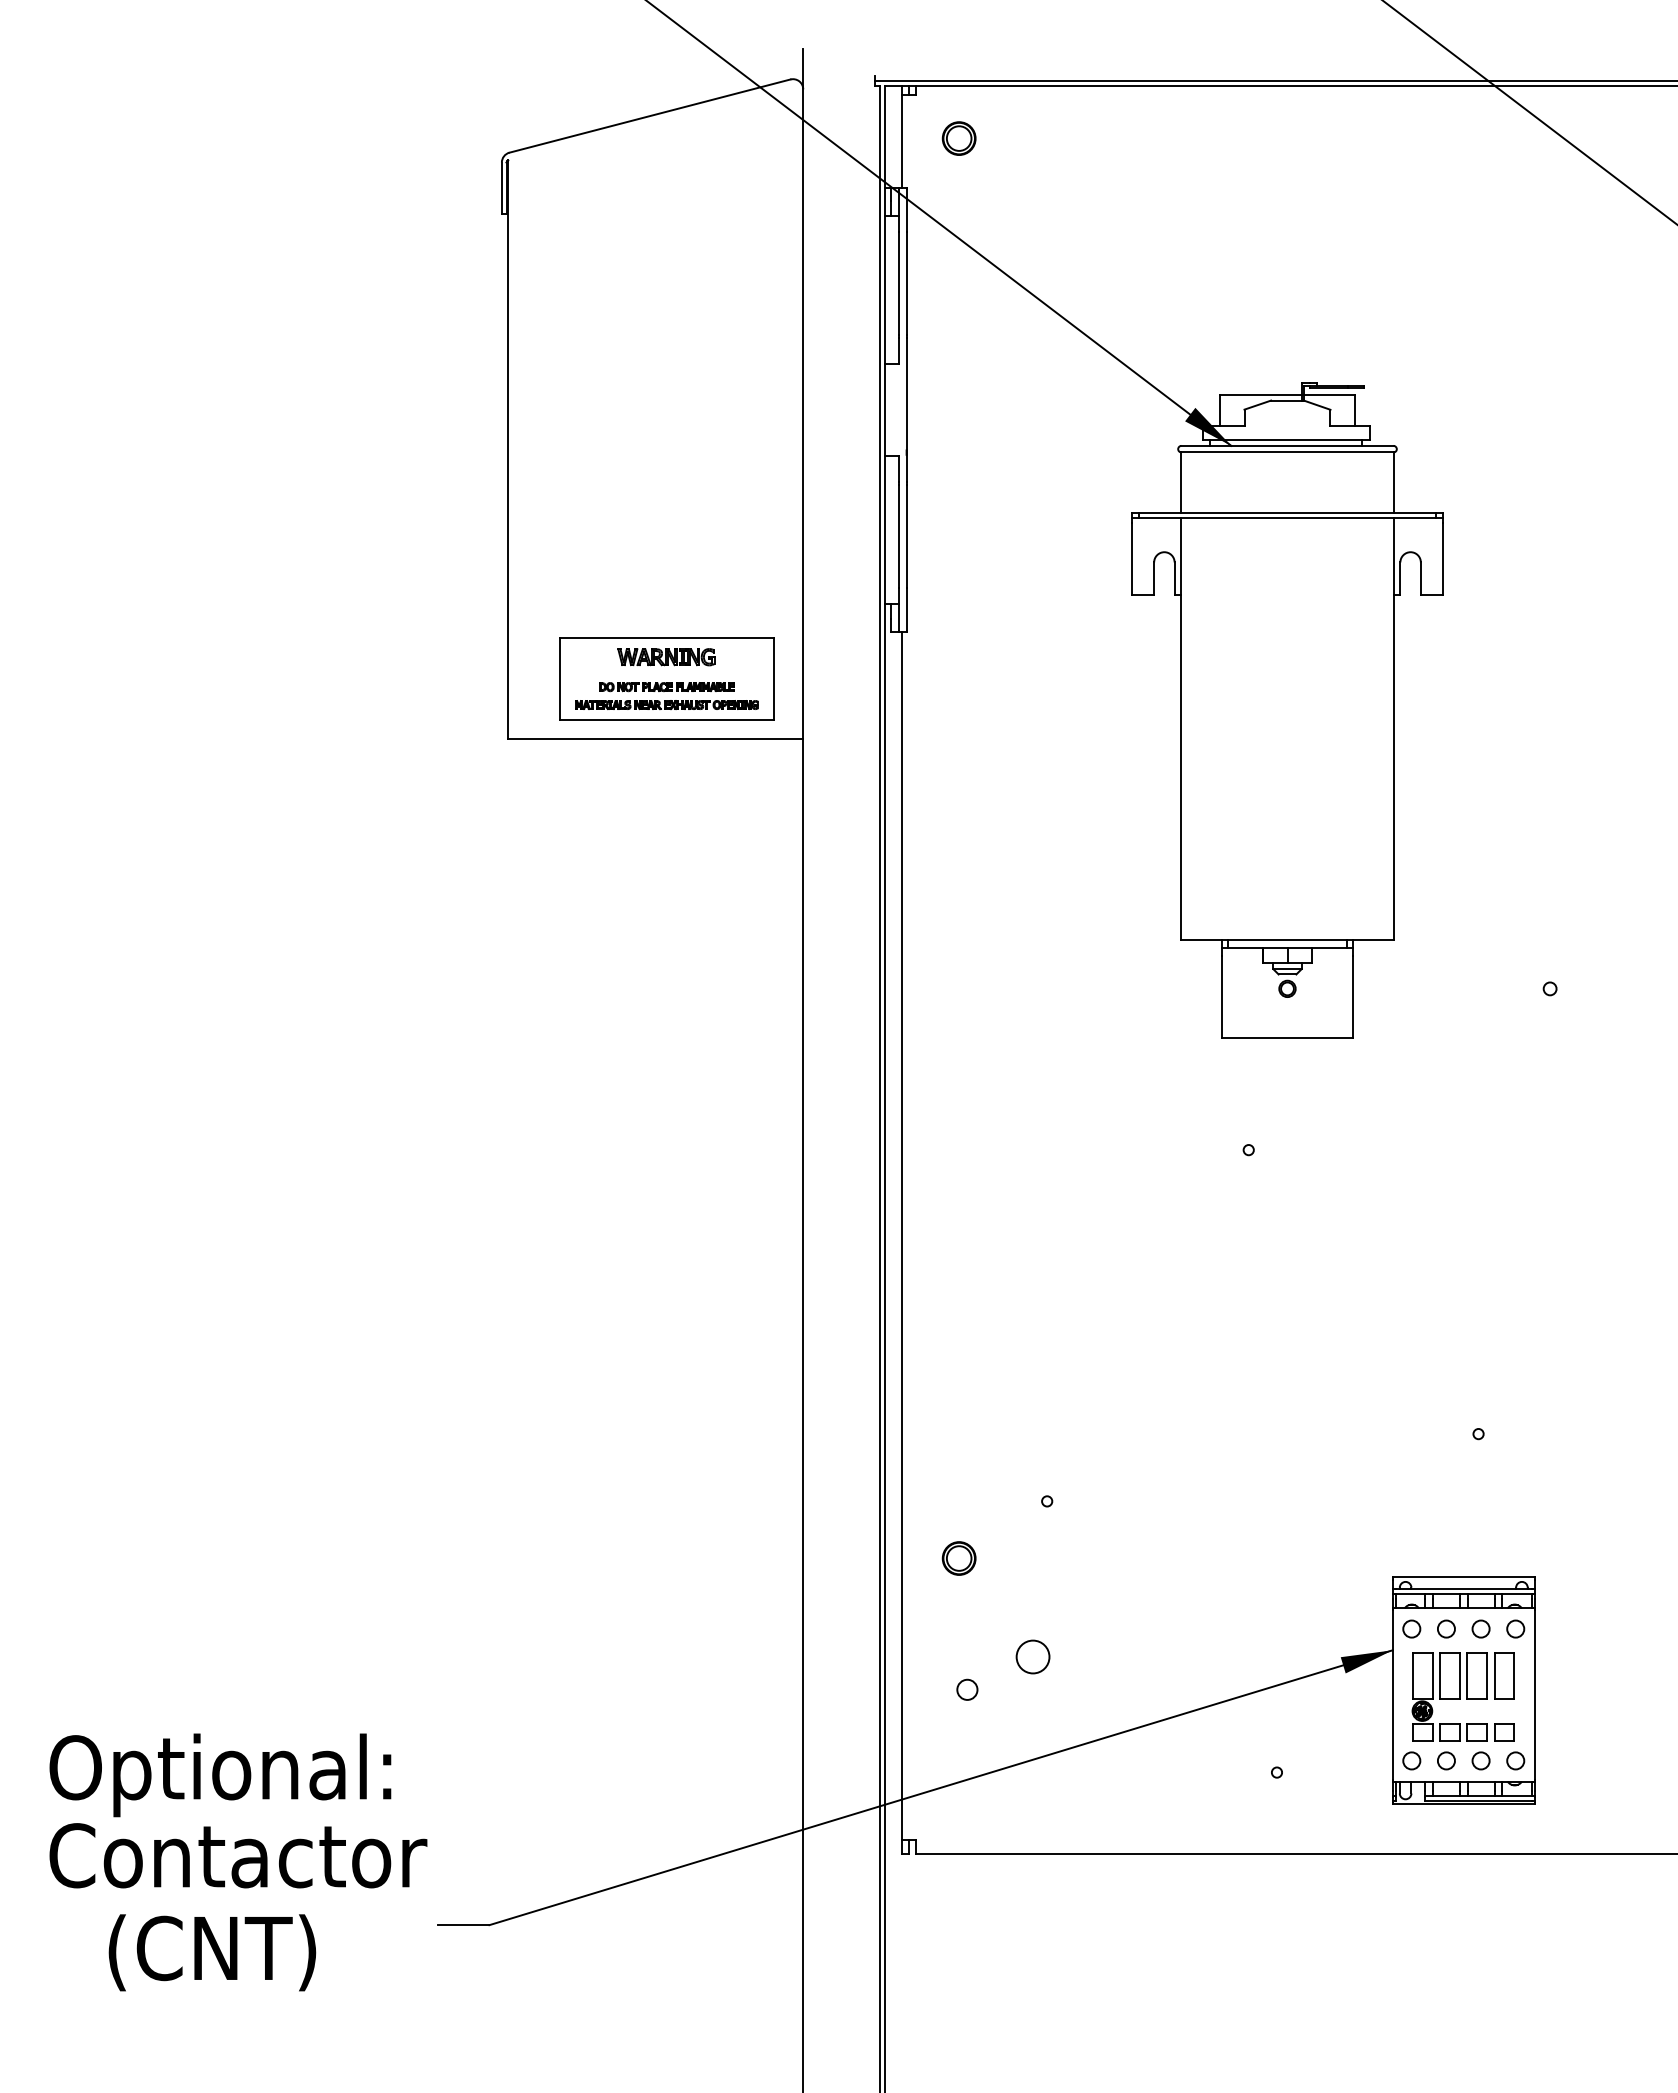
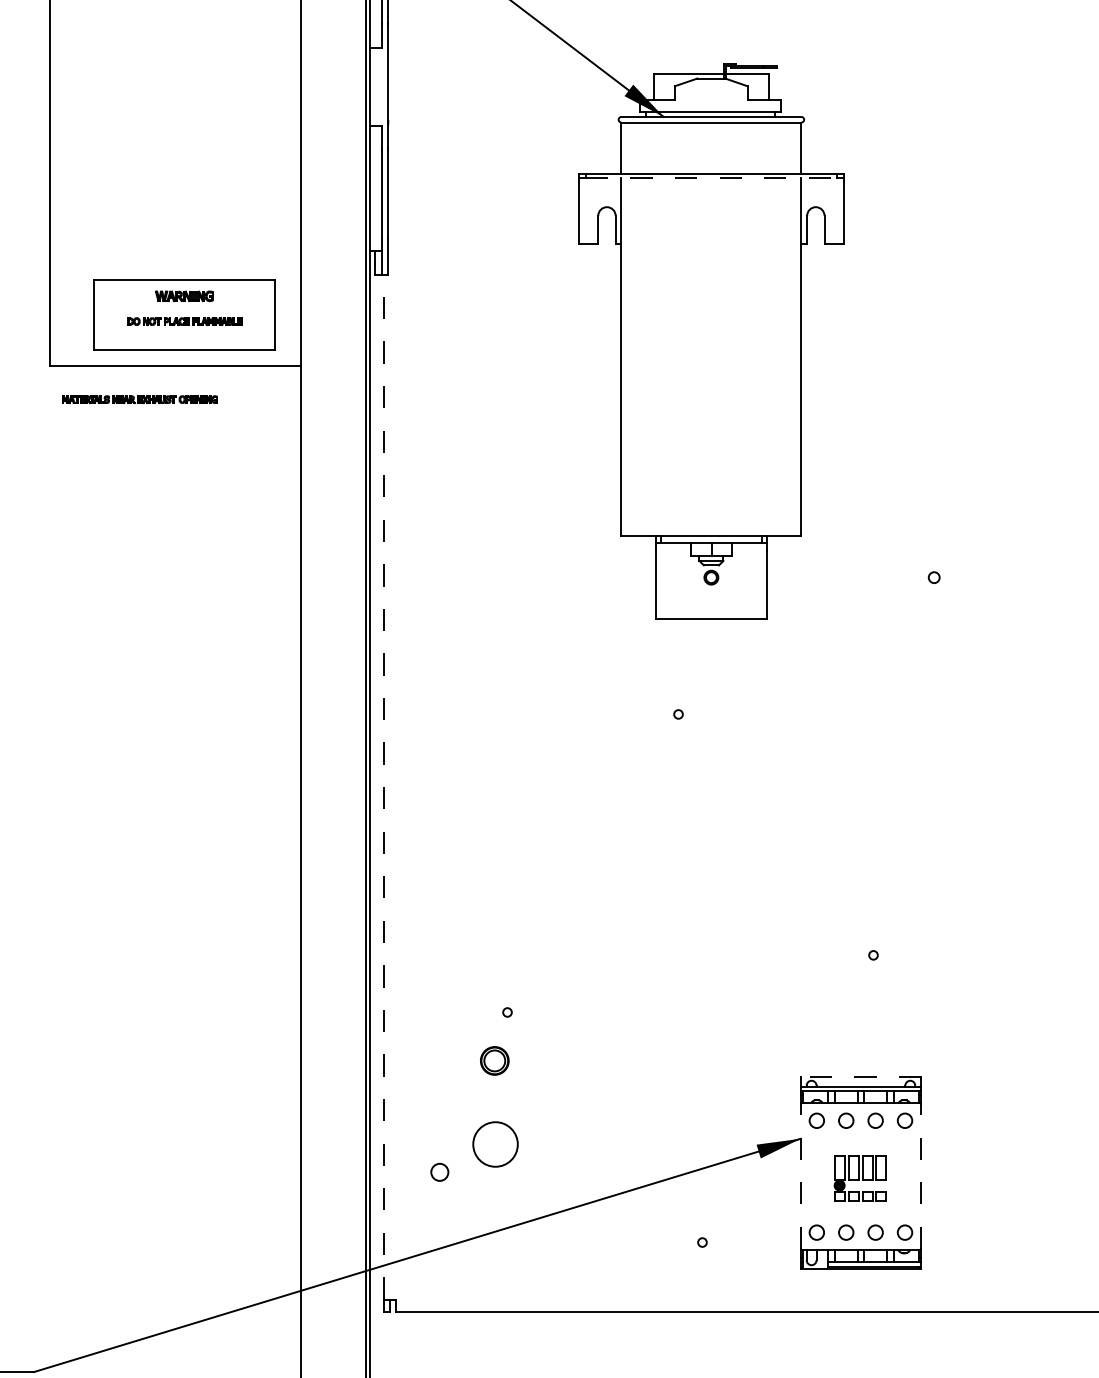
line: (1288, 518) -> (712, 178), solid -> dashed
part: (666, 657) -> (184, 296), size x0.7
part: (666, 704) -> (139, 399), moved
line: (901, 1236) -> (383, 787), solid -> dashed
part: (958, 1558) -> (494, 1060), moved
line: (1463, 1577) -> (860, 1077), solid -> dashed
circle: (1032, 1656) -> (495, 1144), size x1.6
line: (1392, 1694) -> (800, 1176), solid -> dashed
line: (1534, 1694) -> (920, 1176), solid -> dashed
part: (1462, 1696) -> (859, 1177), size x0.6

